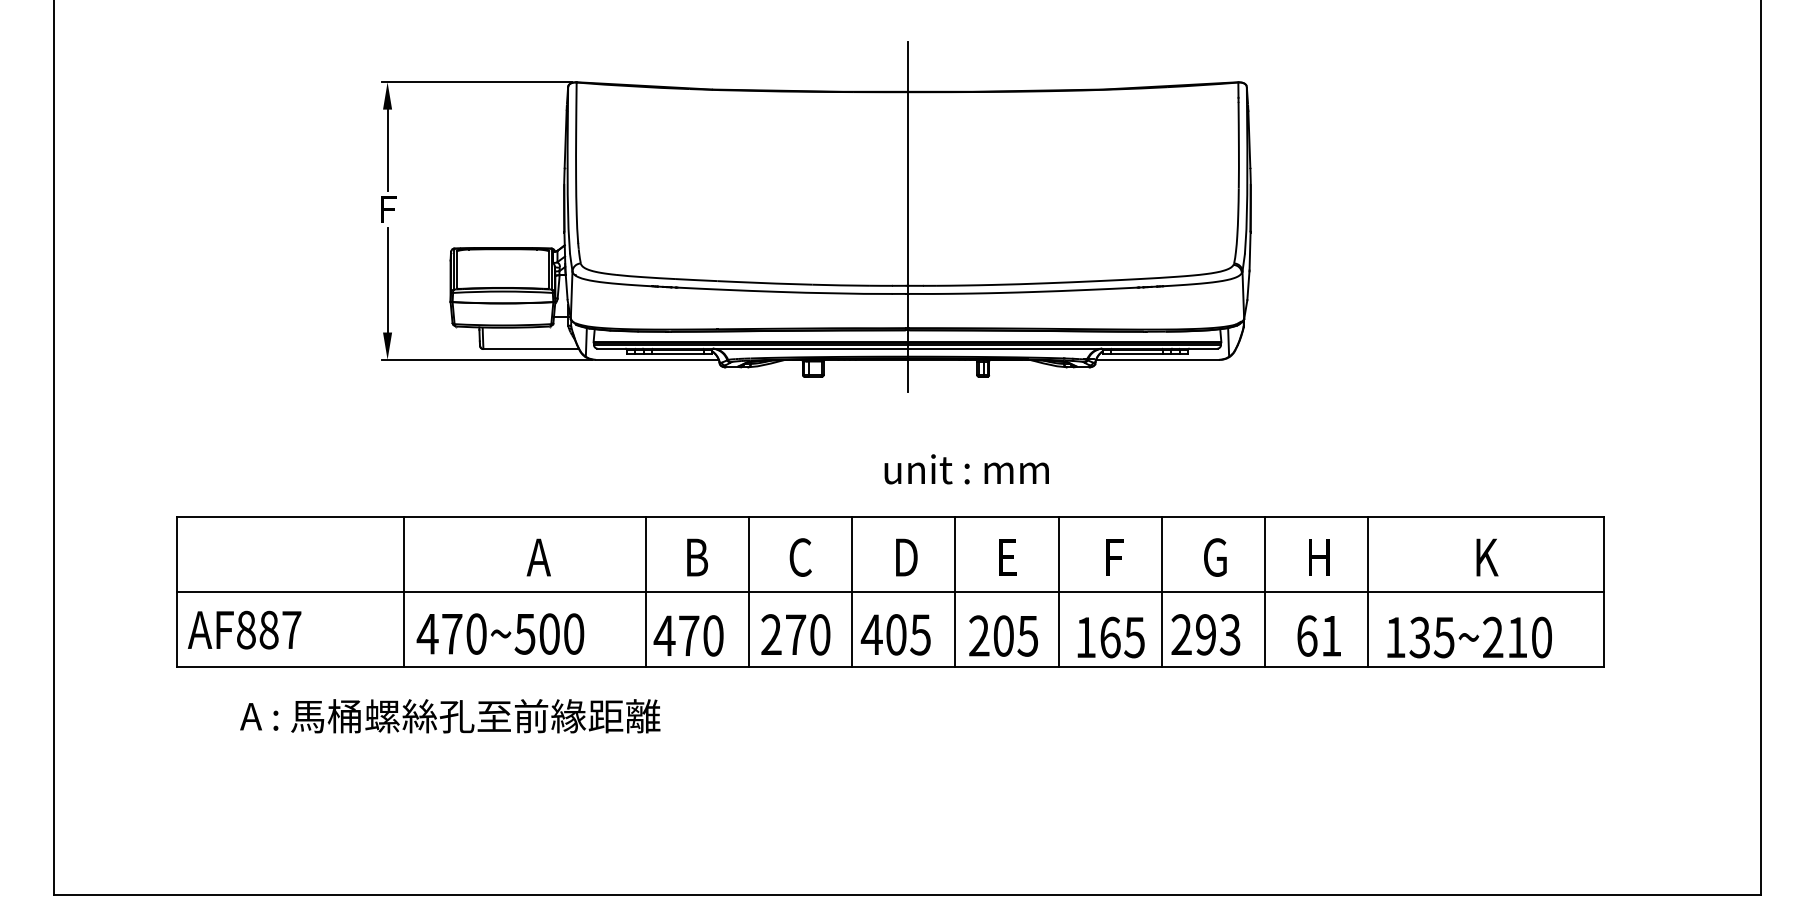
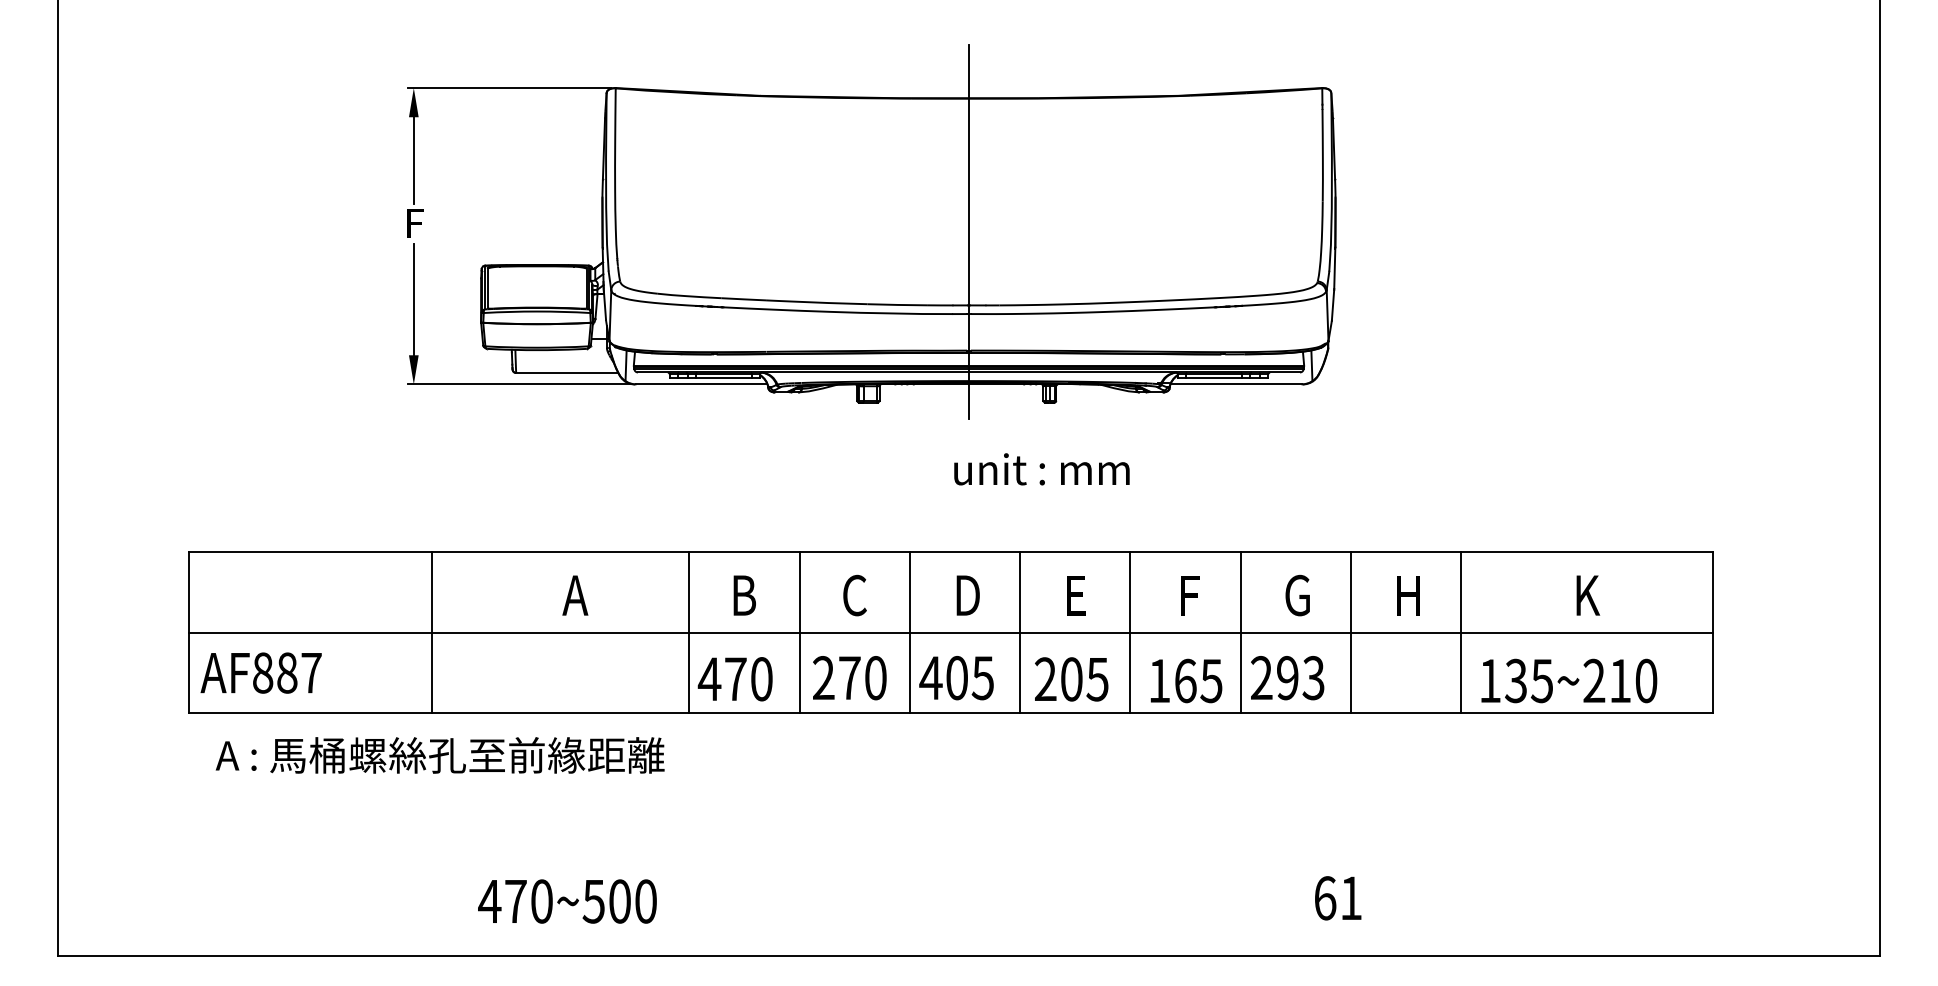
text: (966, 469) -> (1041, 469), moved
text: (500, 633) -> (567, 900), moved
text: (1318, 635) -> (1337, 897), moved
text: (450, 716) -> (440, 755), moved

